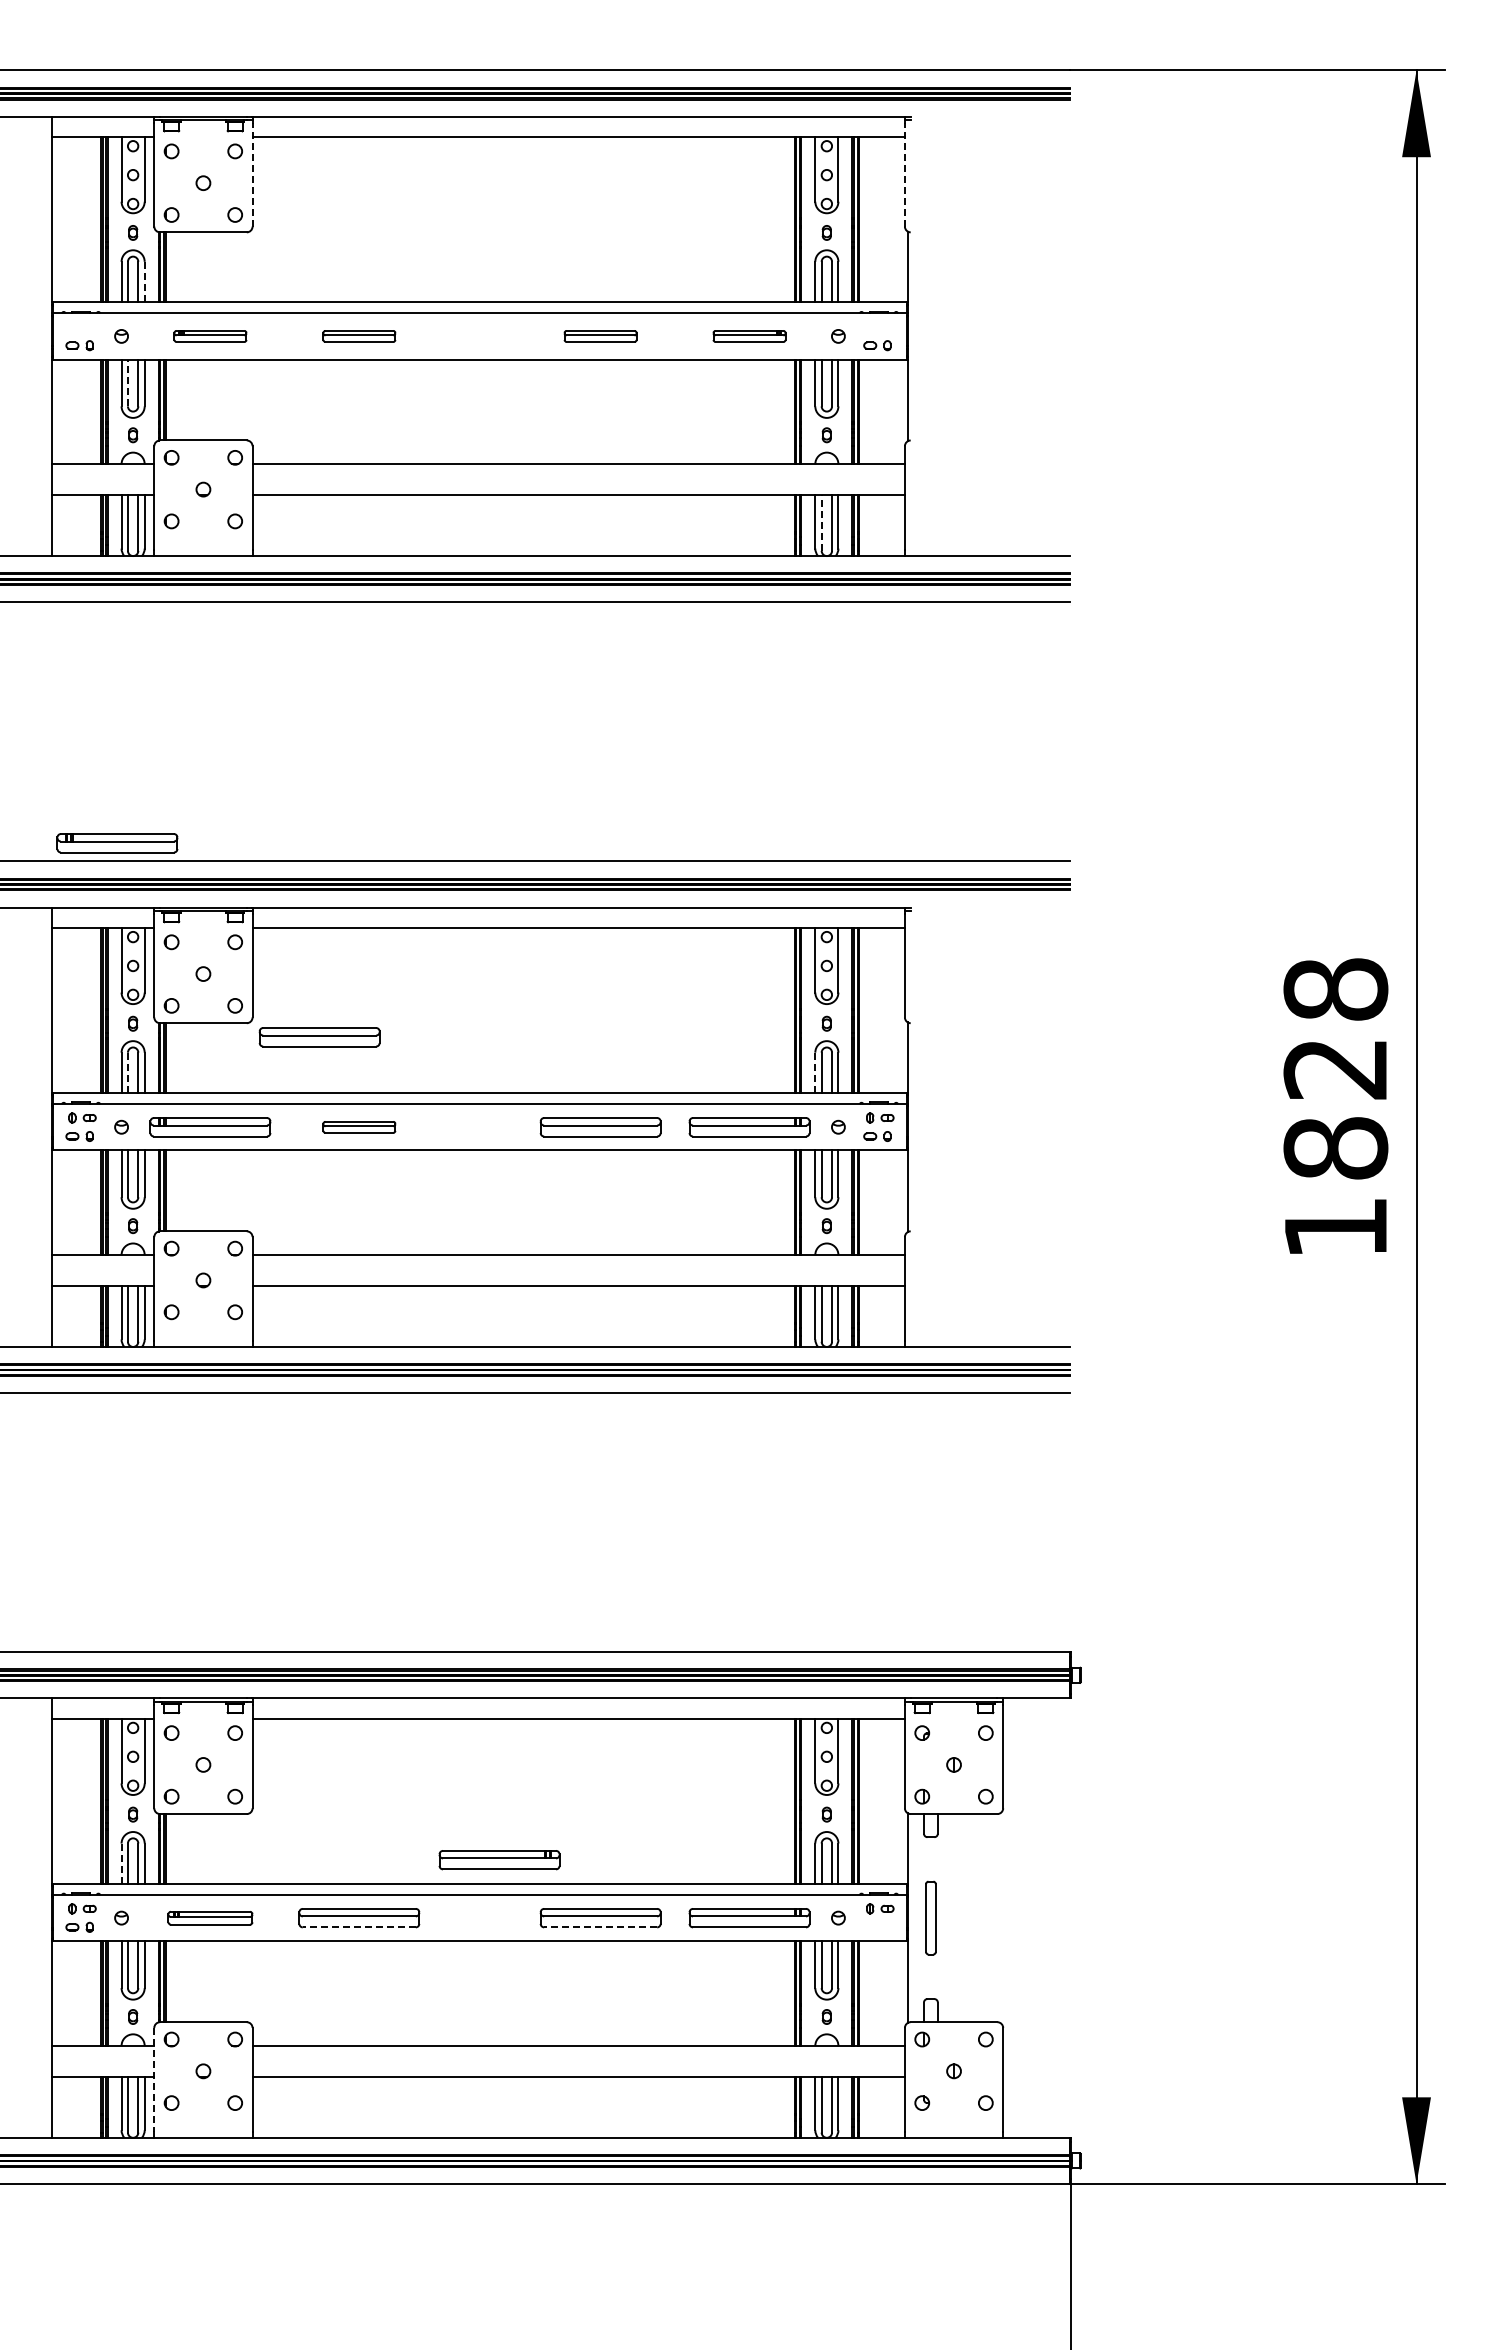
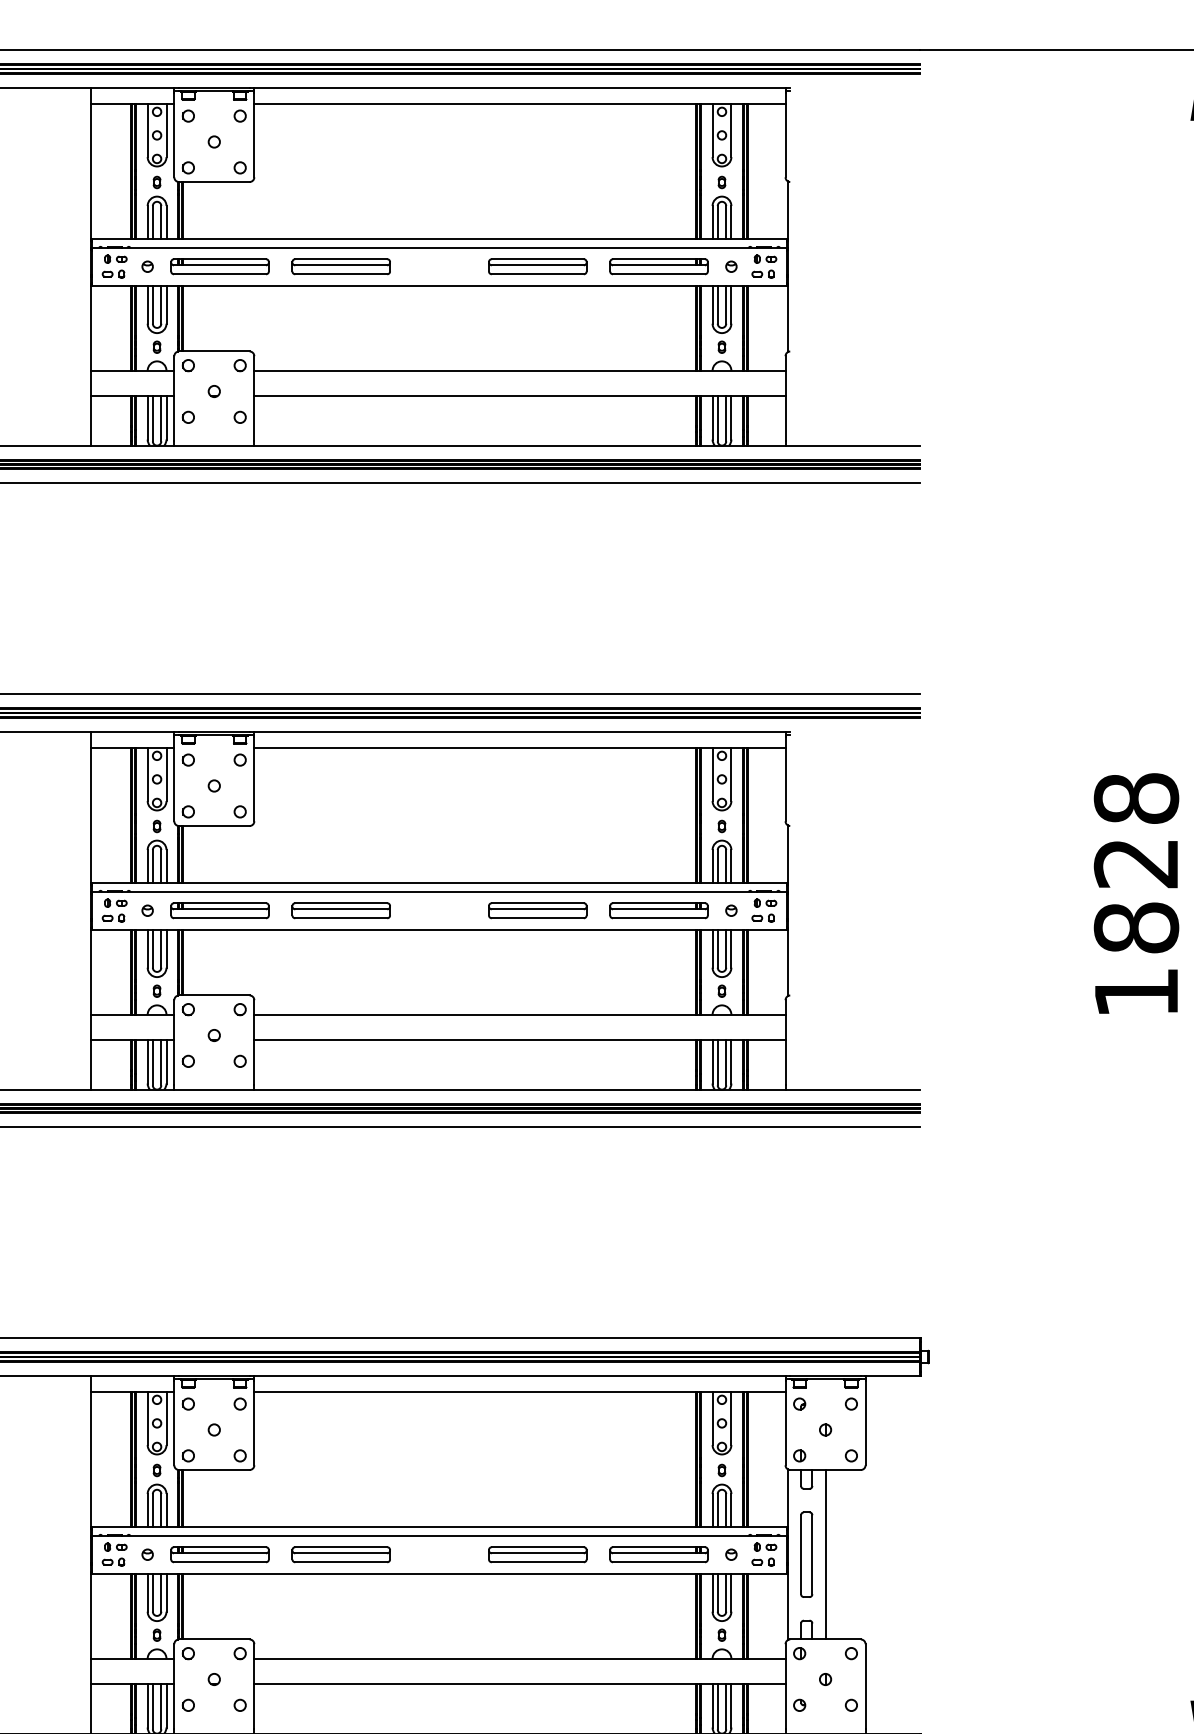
line: (252, 174) -> (254, 134), dashed -> solid
line: (904, 174) -> (785, 134), dashed -> solid
line: (144, 281) -> (166, 222), dashed -> solid
part: (82, 326) -> (115, 258), added
part: (880, 326) -> (765, 258), added
part: (210, 336) -> (220, 266), size x1.67
part: (359, 336) -> (341, 266), size x1.67
part: (600, 336) -> (537, 266), size x1.67
part: (749, 336) -> (658, 266), size x1.67
line: (127, 382) -> (152, 304), dashed -> solid
line: (821, 523) -> (717, 419), dashed -> solid
part: (117, 843) -> (144, 679), removed
part: (319, 1037) -> (308, 837), removed
line: (127, 1072) -> (152, 866), dashed -> solid
line: (815, 1073) -> (712, 866), dashed -> solid
part: (359, 1127) -> (341, 910), size x1.67
part: (499, 1860) -> (455, 1507), removed
line: (121, 1864) -> (147, 1511), dashed -> solid
part: (930, 1917) -> (806, 1554), size x1.43
part: (210, 1918) -> (220, 1555), size x1.43
line: (954, 1918) -> (825, 1555), added
part: (877, 1926) -> (763, 1561), added
line: (359, 1927) -> (341, 1562), dashed -> solid
line: (600, 1927) -> (537, 1562), dashed -> solid
line: (154, 2079) -> (174, 1686), dashed -> solid

